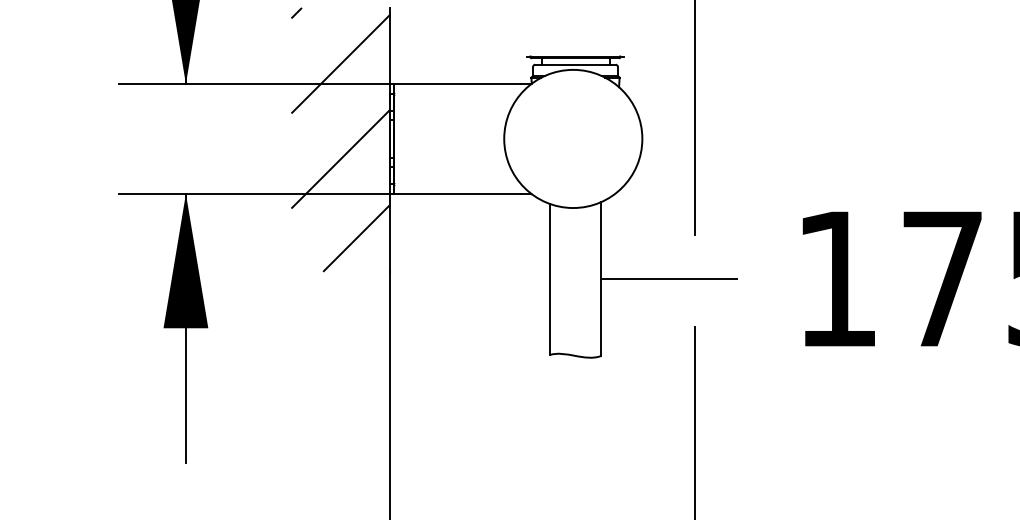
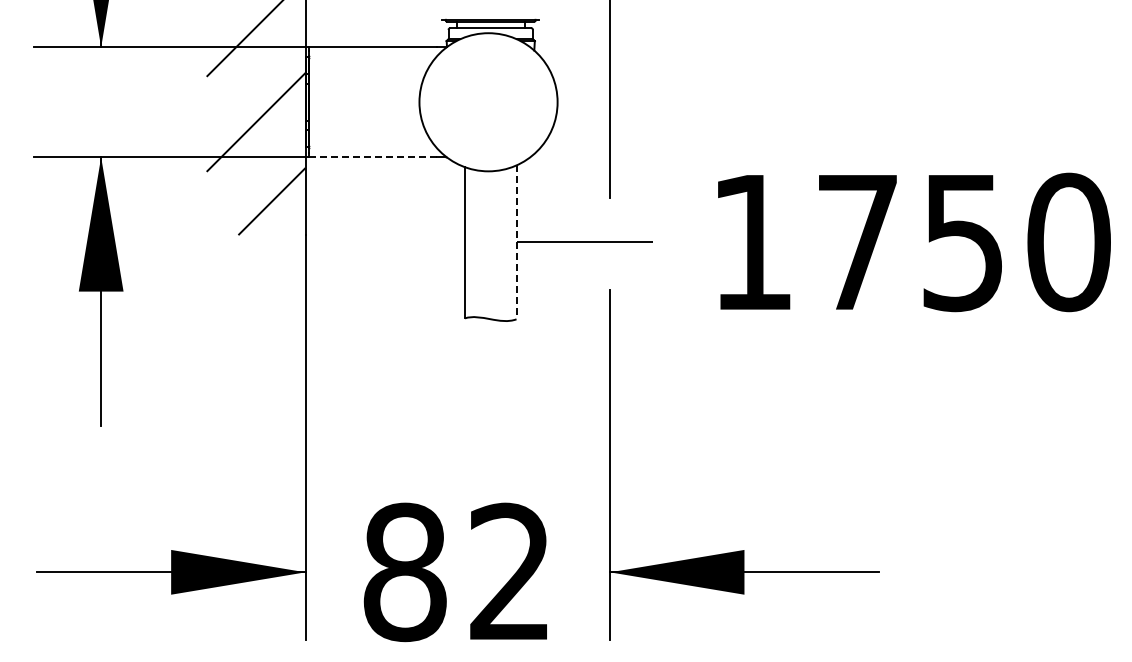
line: (458, 194) -> (373, 157), solid -> dashed
line: (601, 279) -> (516, 242), solid -> dashed

